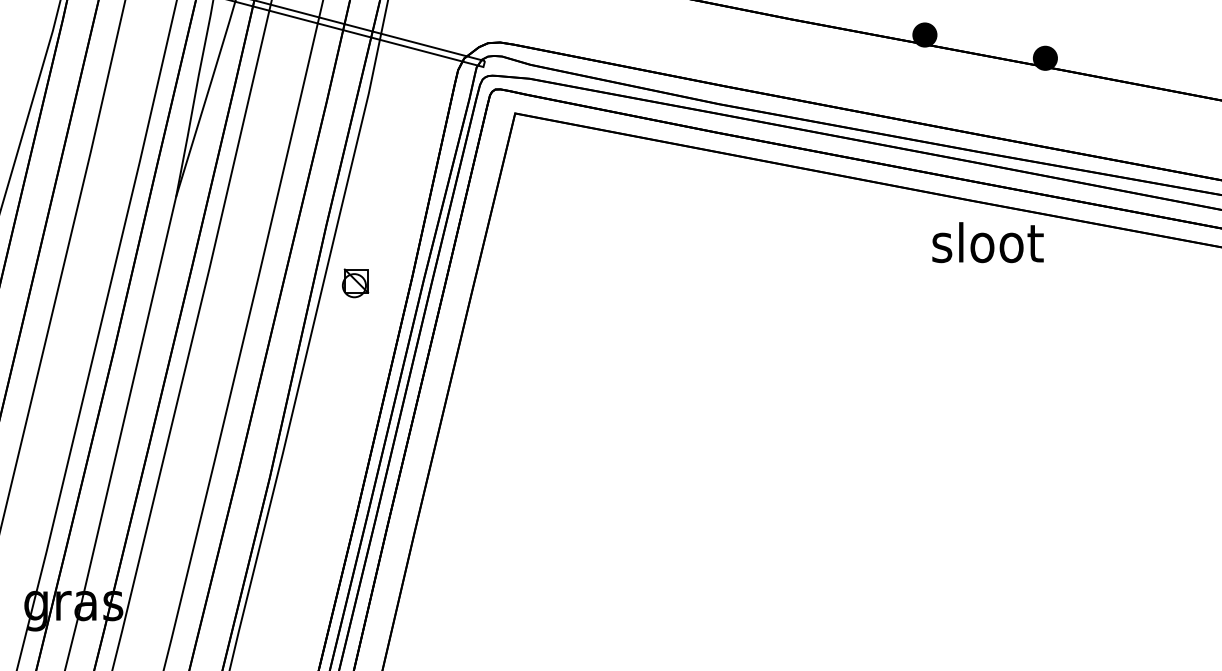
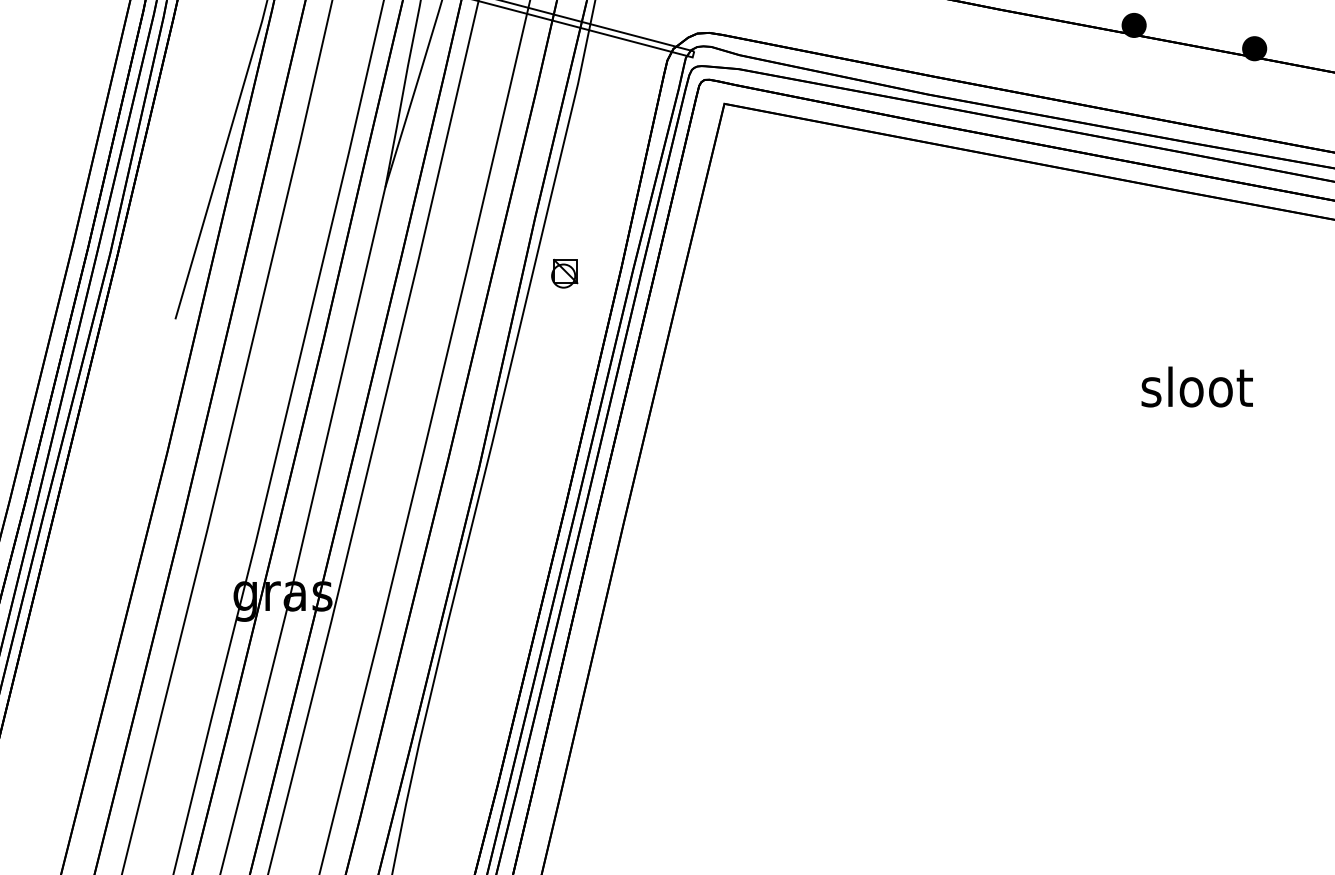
text: (987, 242) -> (1196, 386), moved

